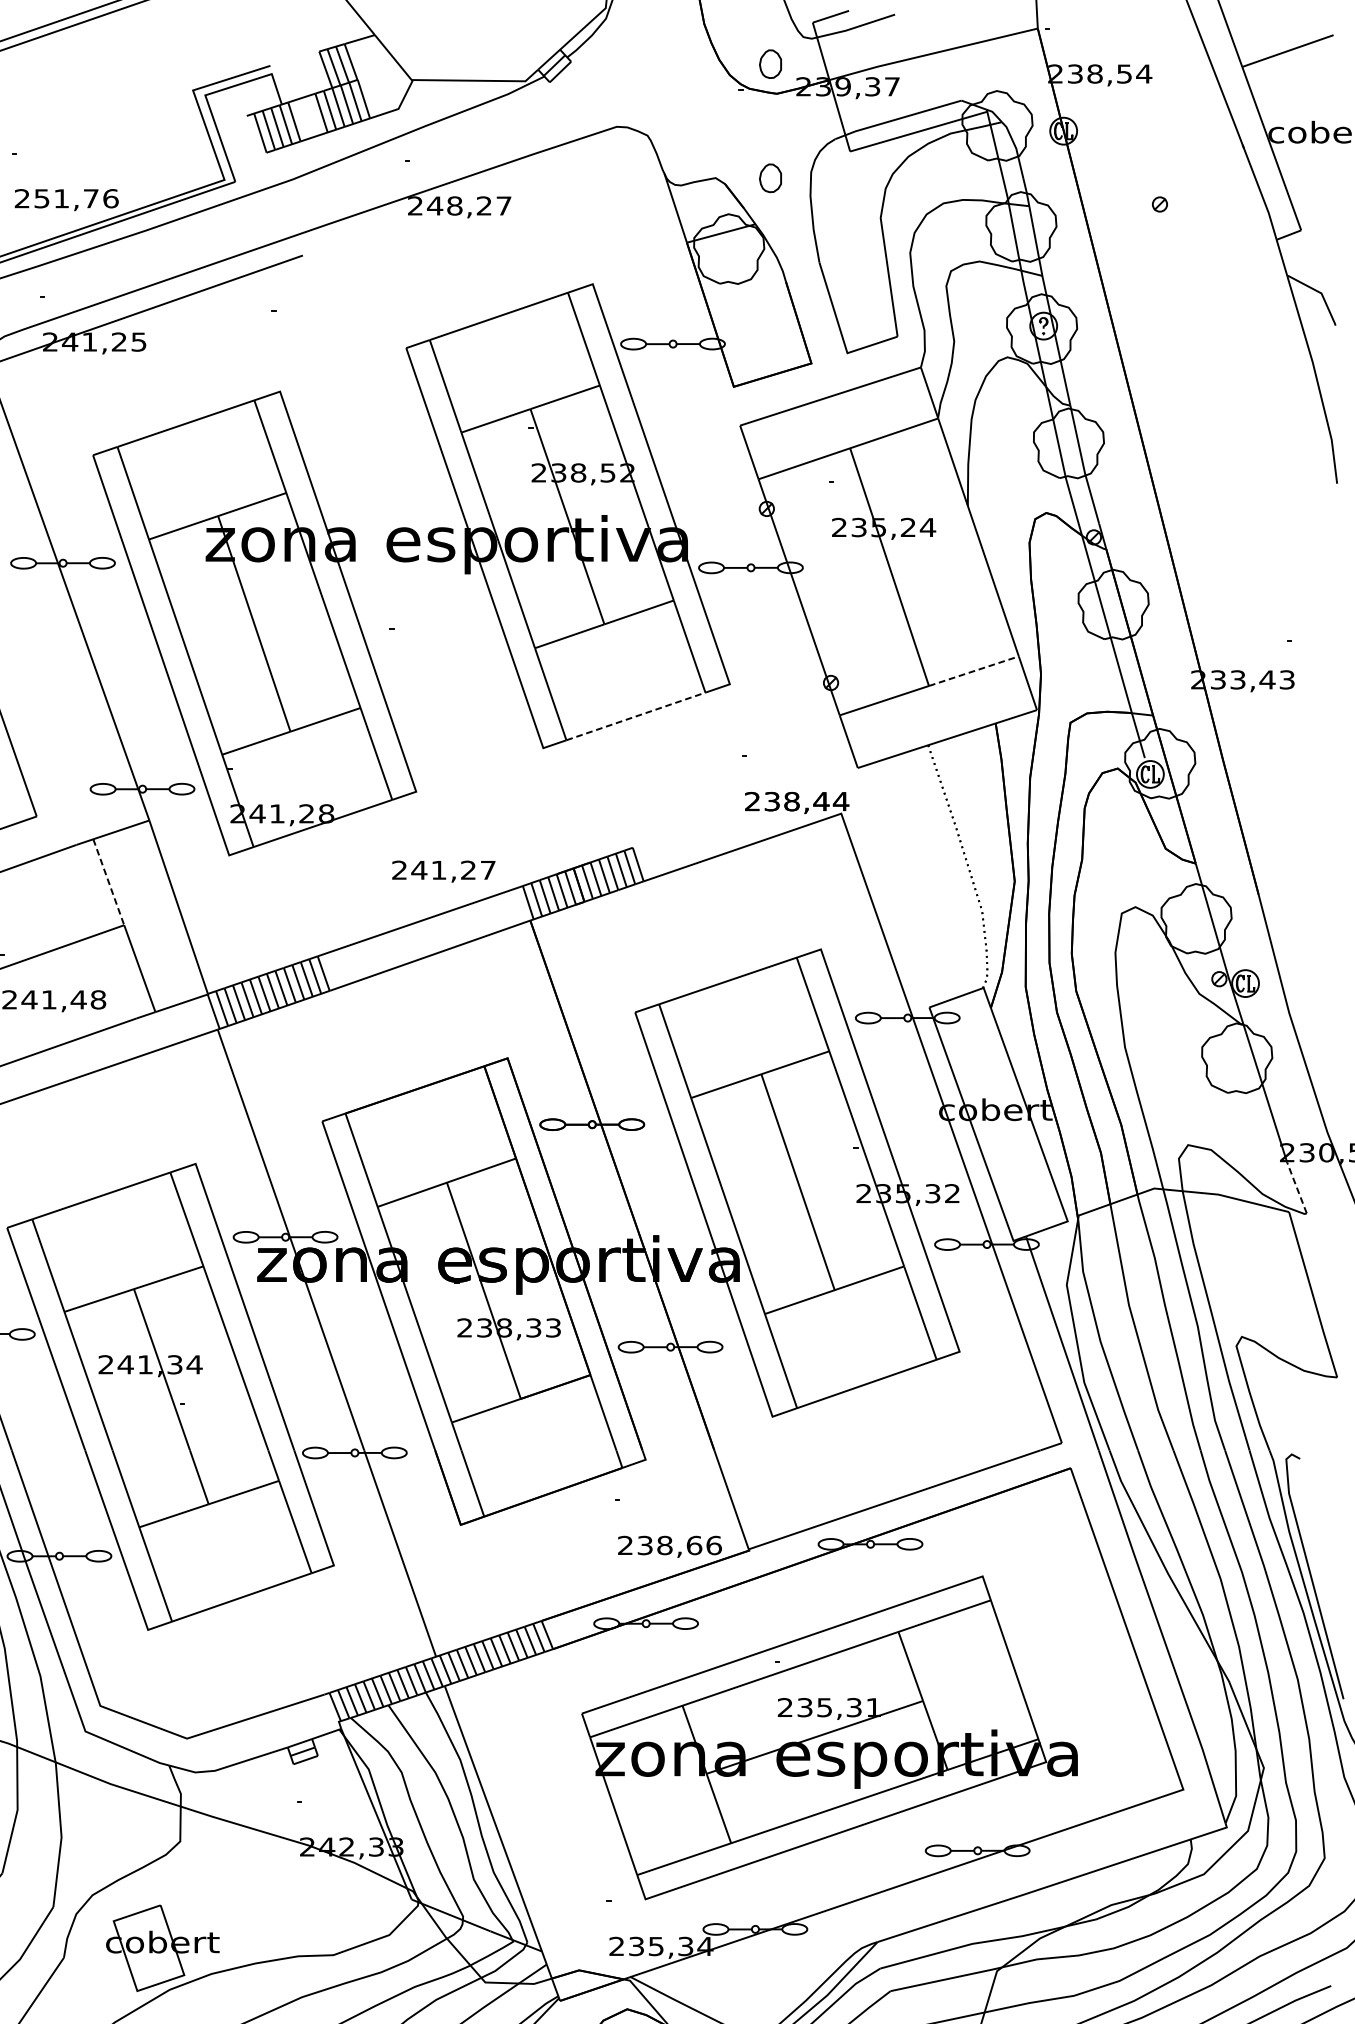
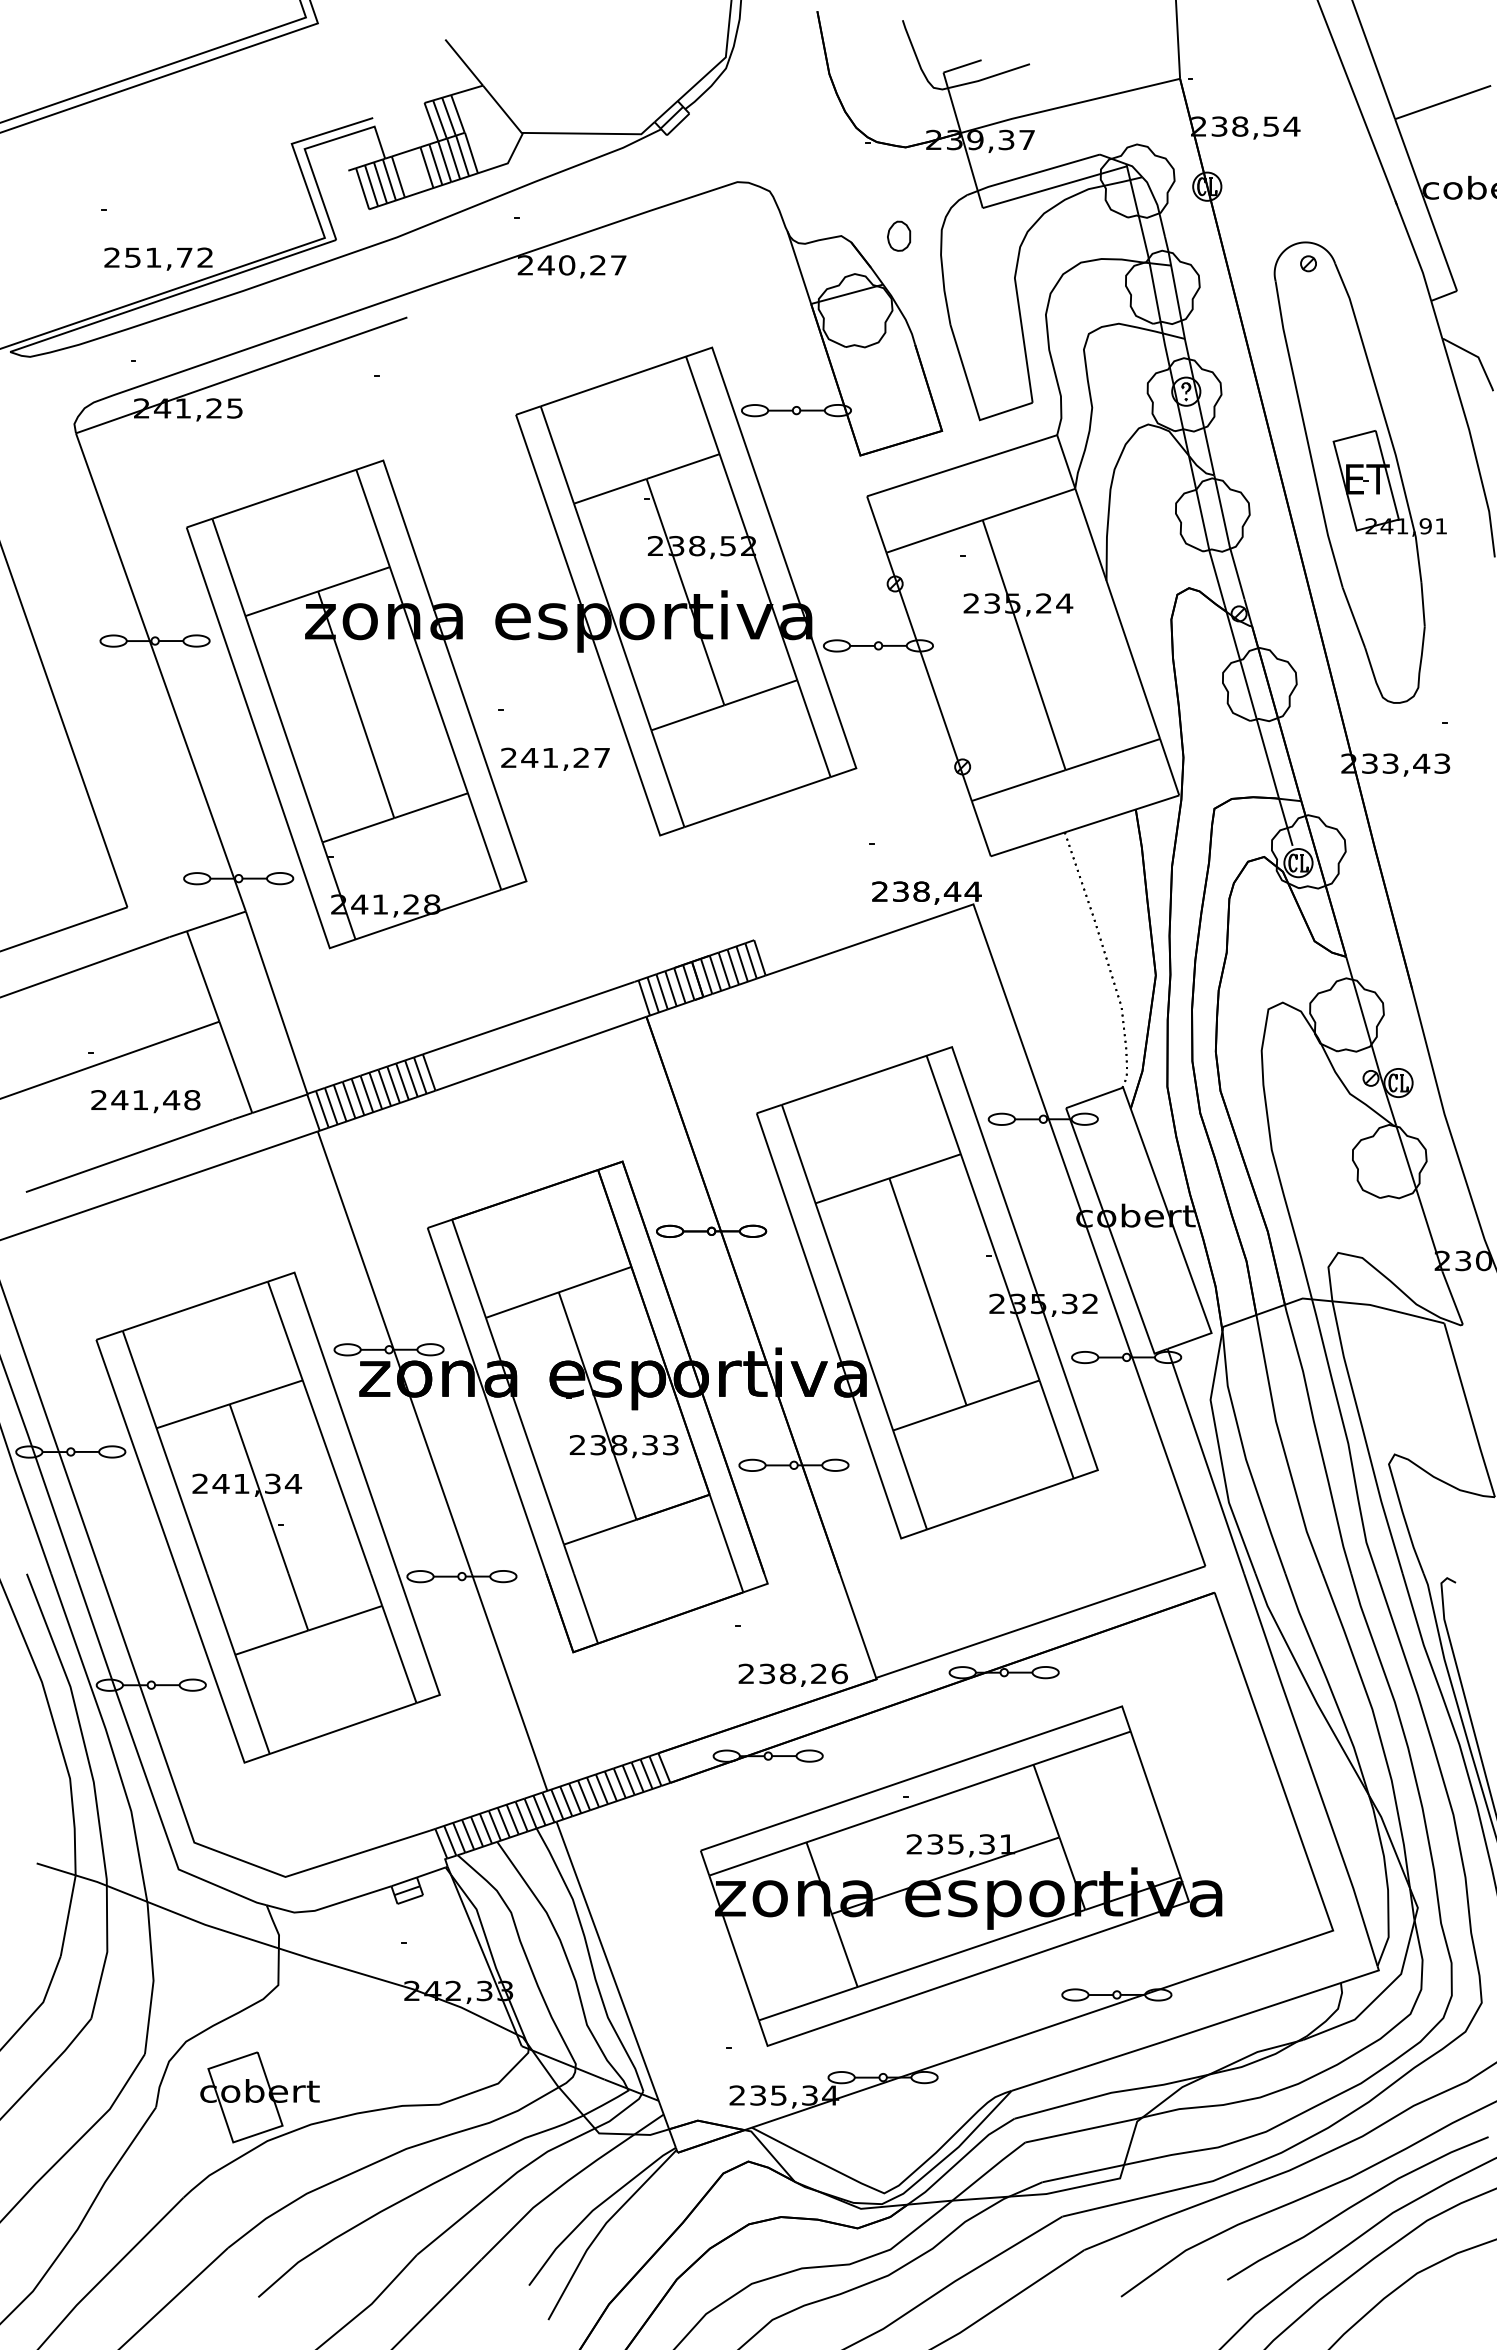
part: (770, 63) -> (899, 115), removed
text: (110, 198) -> (205, 257), 251,76 -> 251,72
text: (455, 206) -> (567, 265), 248,27 -> 240,27
part: (1208, 402) -> (1359, 472), added
line: (973, 671) -> (1112, 754), dashed -> solid
line: (636, 715) -> (758, 801), dashed -> solid
text: (443, 870) -> (555, 758), moved
line: (109, 882) -> (203, 976), dashed -> solid
line: (1296, 1187) -> (1452, 1297), dashed -> solid
text: (694, 1545) -> (819, 1673), 238,66 -> 238,26

